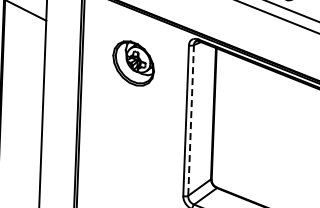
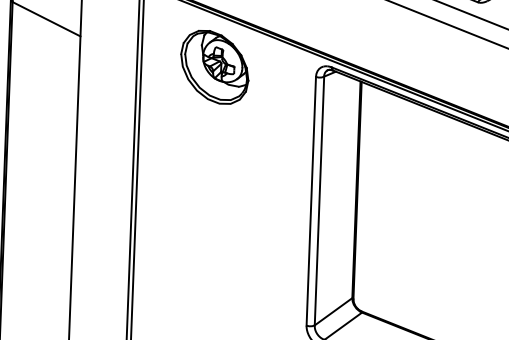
part: (133, 63) -> (214, 67), moved
line: (191, 121) -> (320, 202), dashed -> solid

